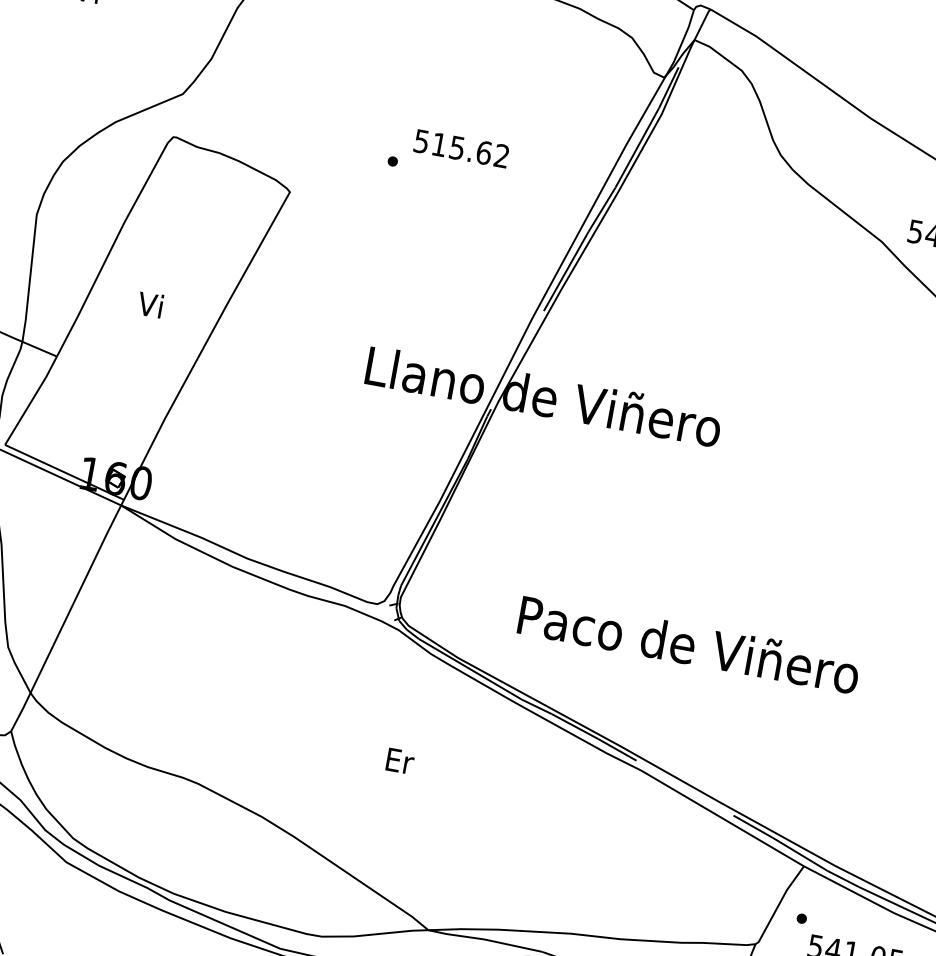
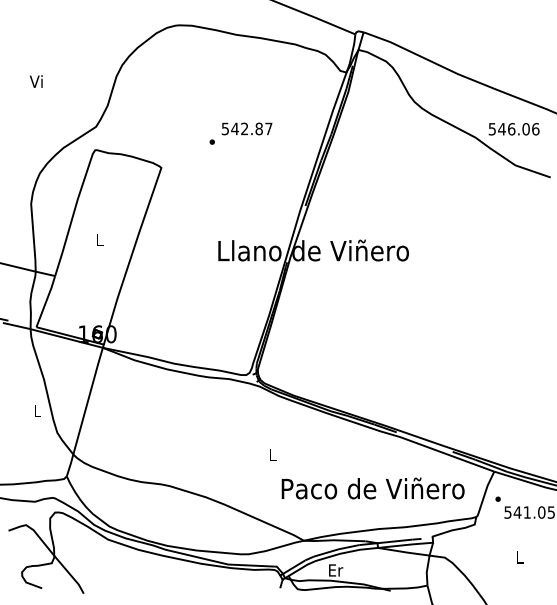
text: (470, 149) -> (251, 128), 515.62 -> 542.87
text: (149, 303) -> (98, 239), Vi -> L
text: (687, 644) -> (372, 488), moved
text: (400, 762) -> (273, 455), Er -> L

